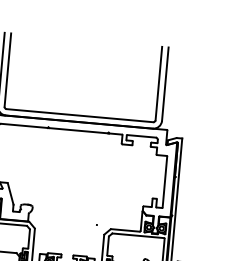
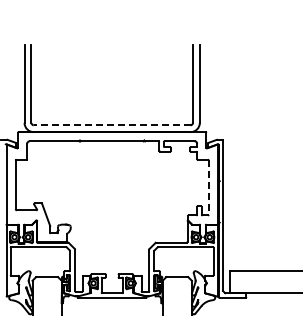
line: (79, 115) -> (111, 125), solid -> dashed
line: (164, 182) -> (208, 188), solid -> dashed

